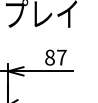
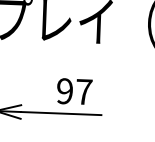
text: (49, 57) -> (64, 91), 87 -> 97

